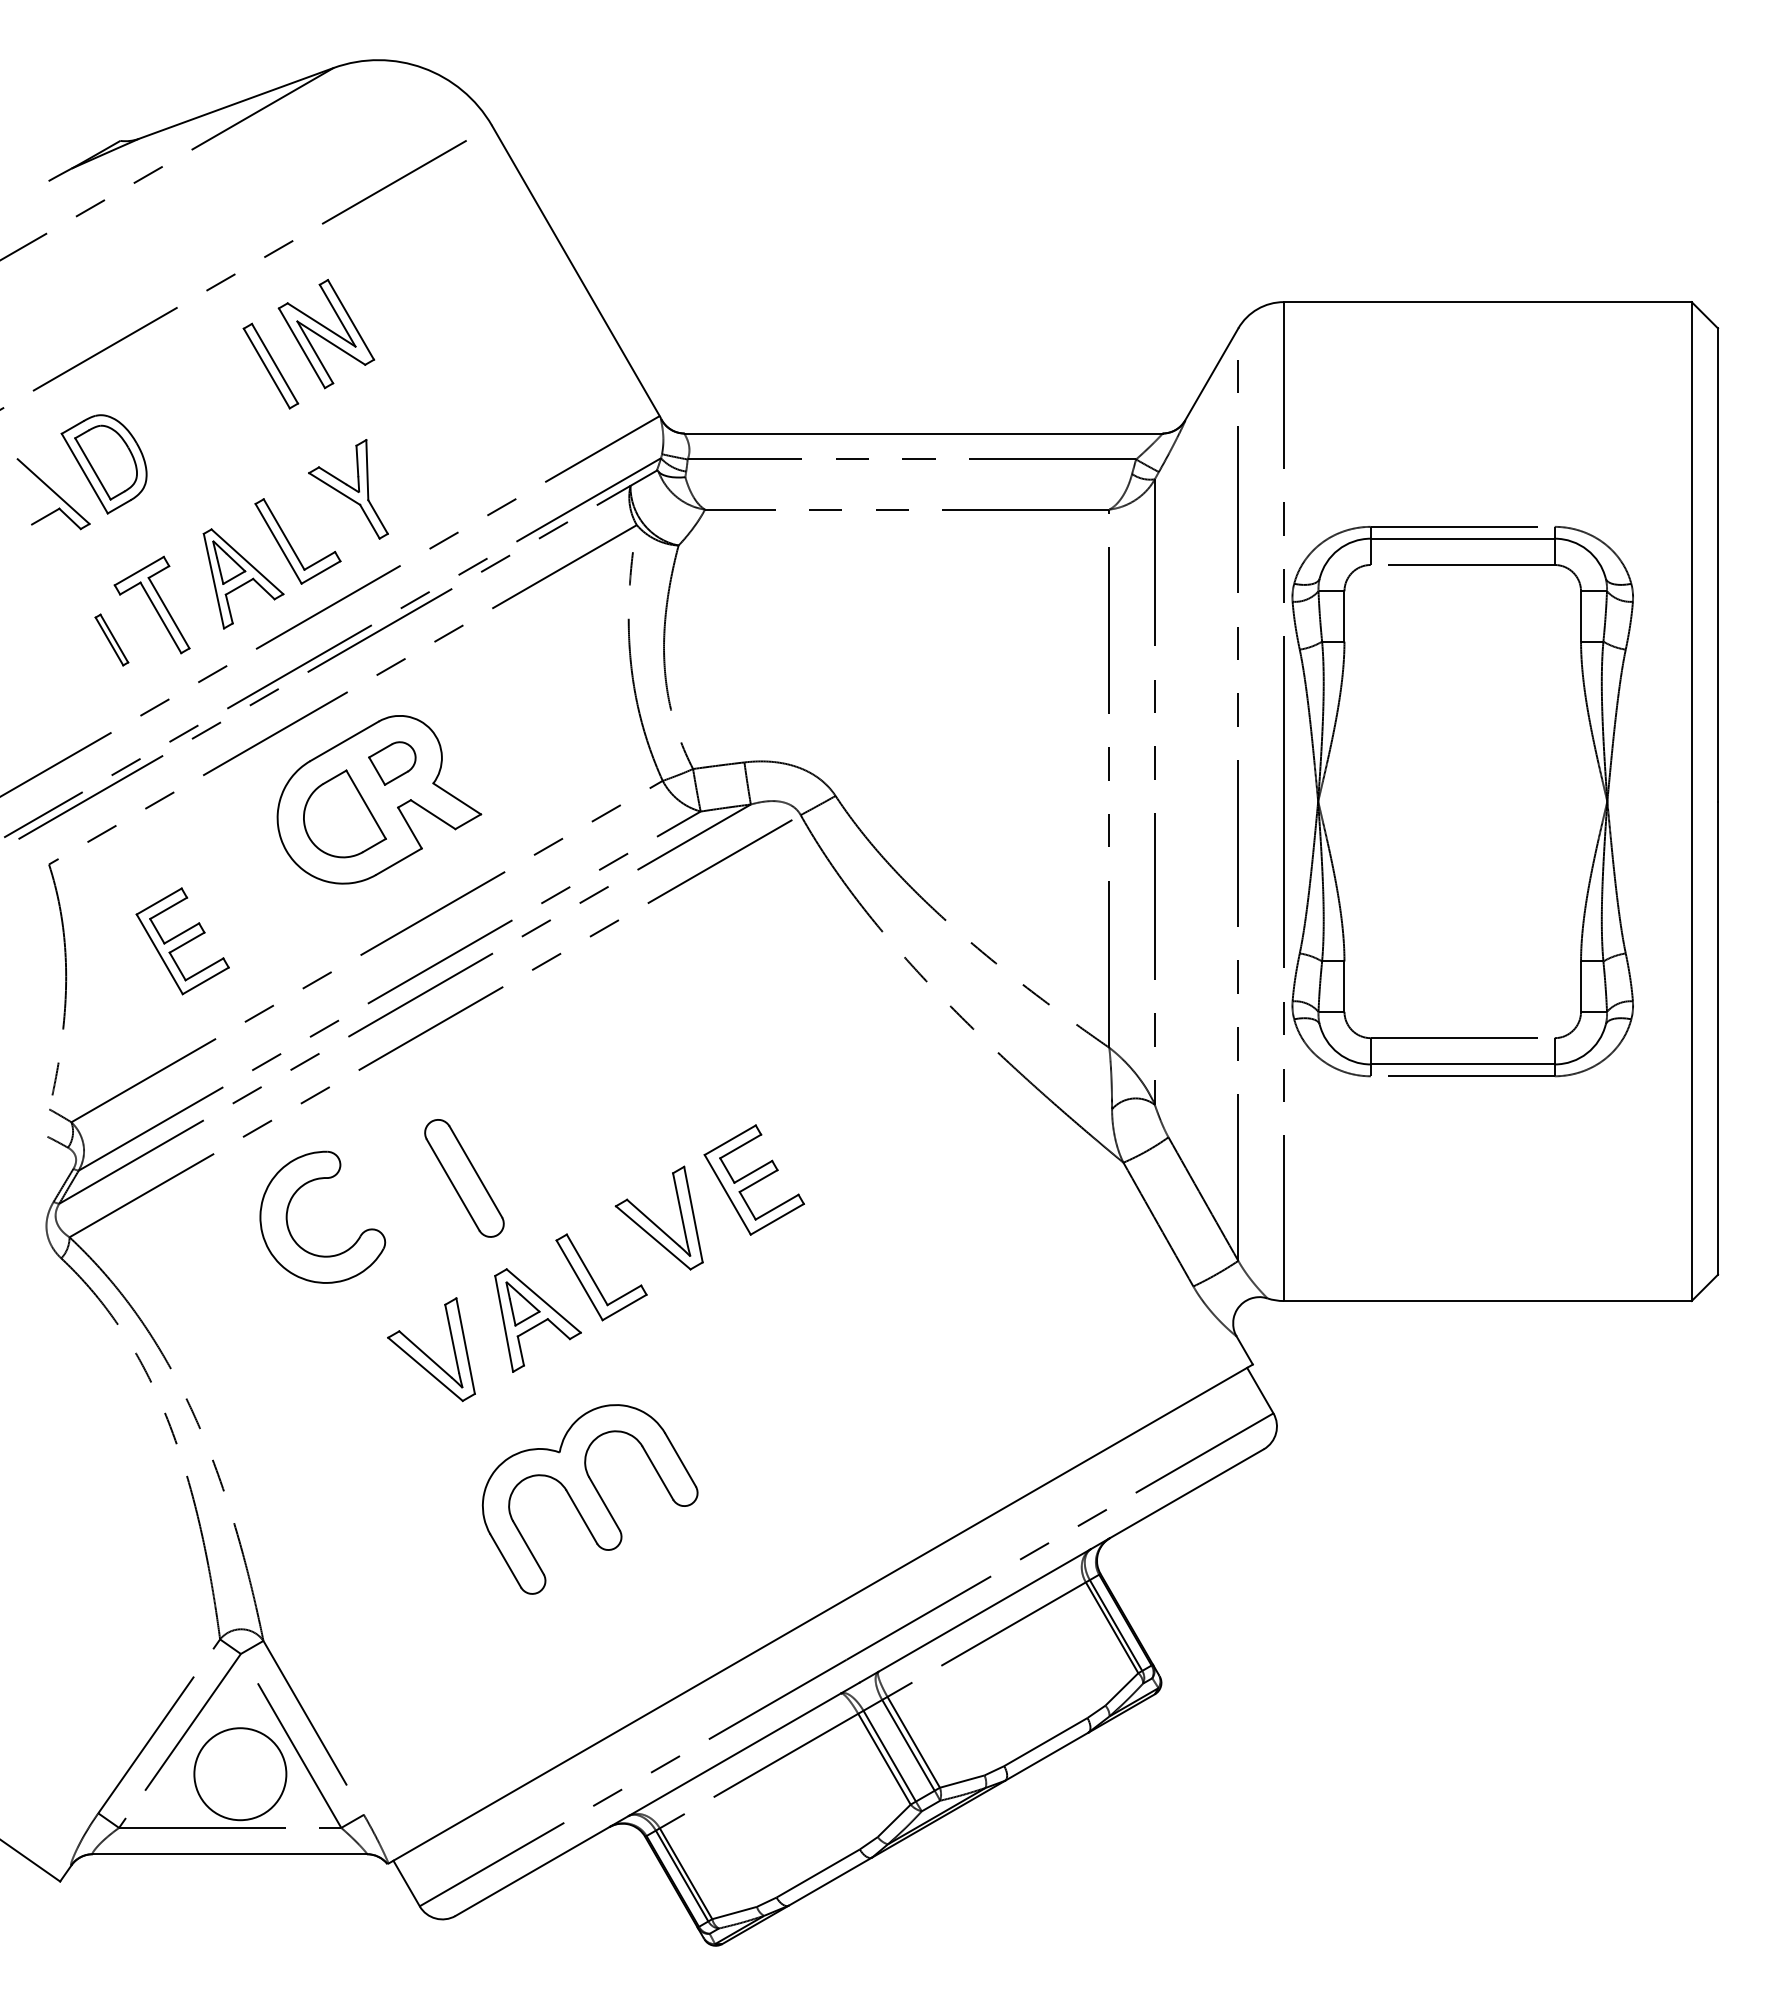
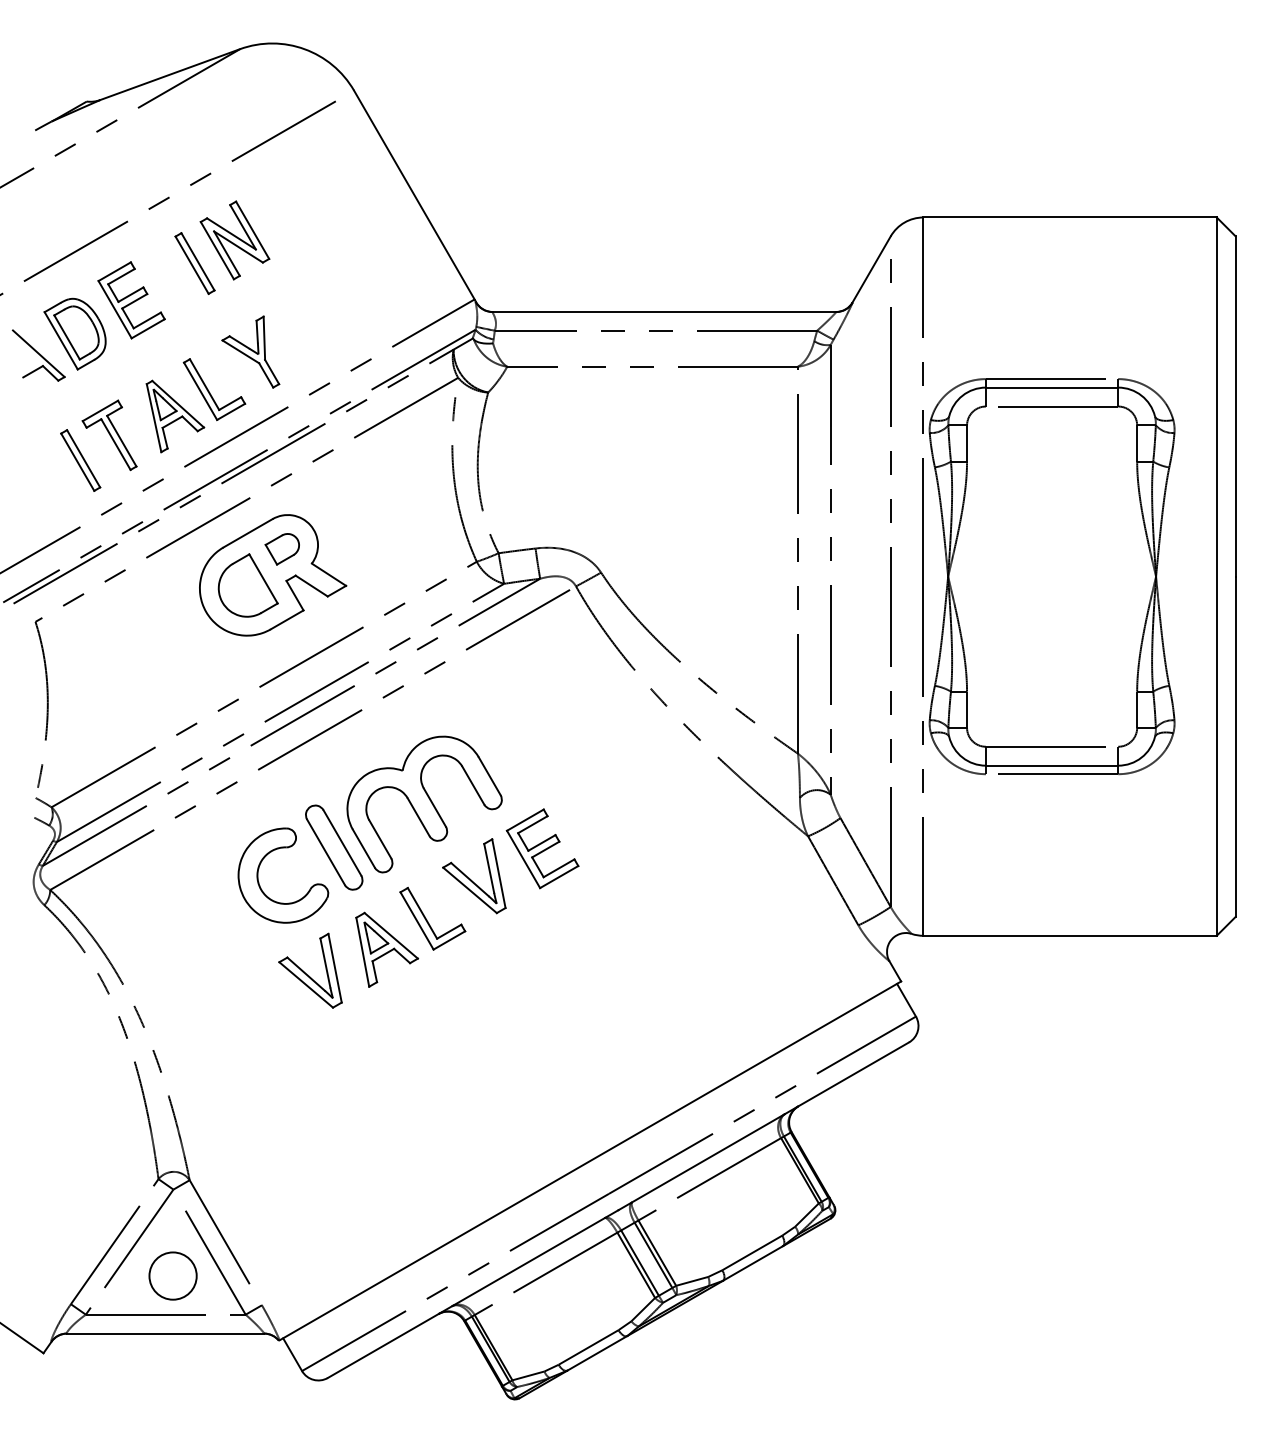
part: (111, 639) -> (80, 460), size x1.67
part: (182, 941) -> (131, 300), moved
part: (288, 1211) -> (258, 871), moved
part: (589, 1499) -> (424, 804), moved
circle: (240, 1774) -> (173, 1276), size x0.71

